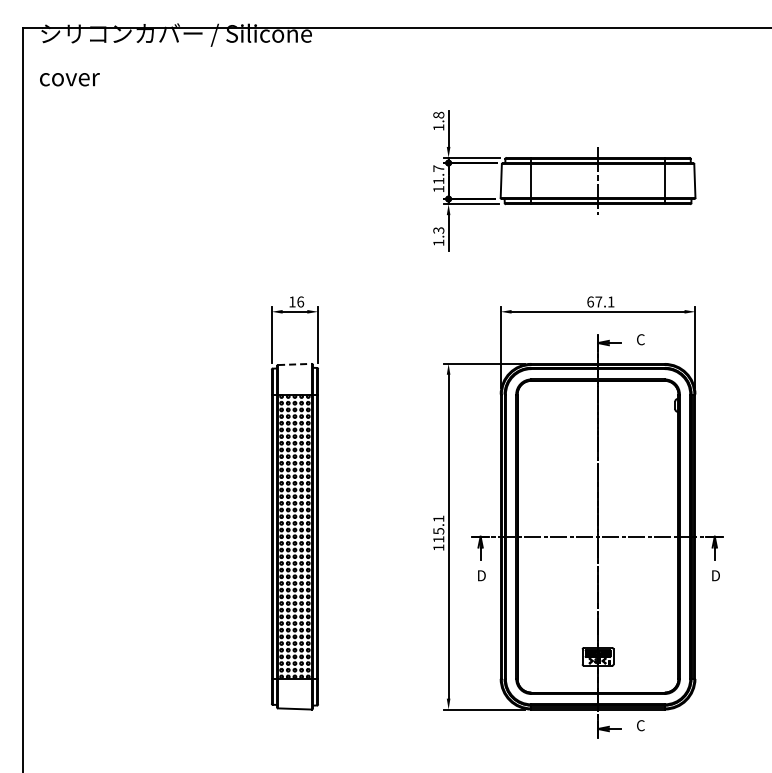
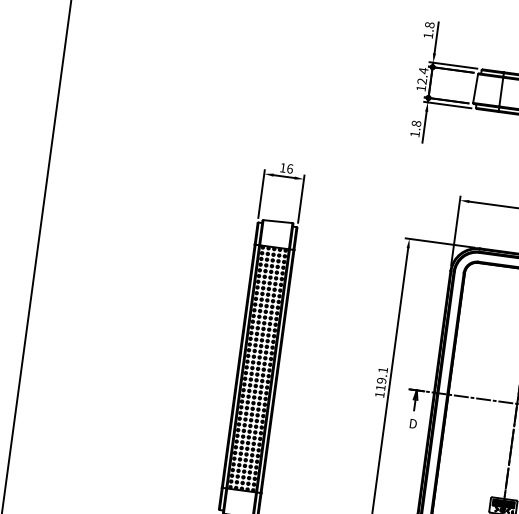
text: (438, 174) -> (422, 75), 11.7 -> 12.4
text: (438, 230) -> (416, 123), 1.3 -> 1.8
line: (294, 364) -> (277, 221), dashed -> solid
text: (438, 531) -> (381, 381), 115.1 -> 119.1

